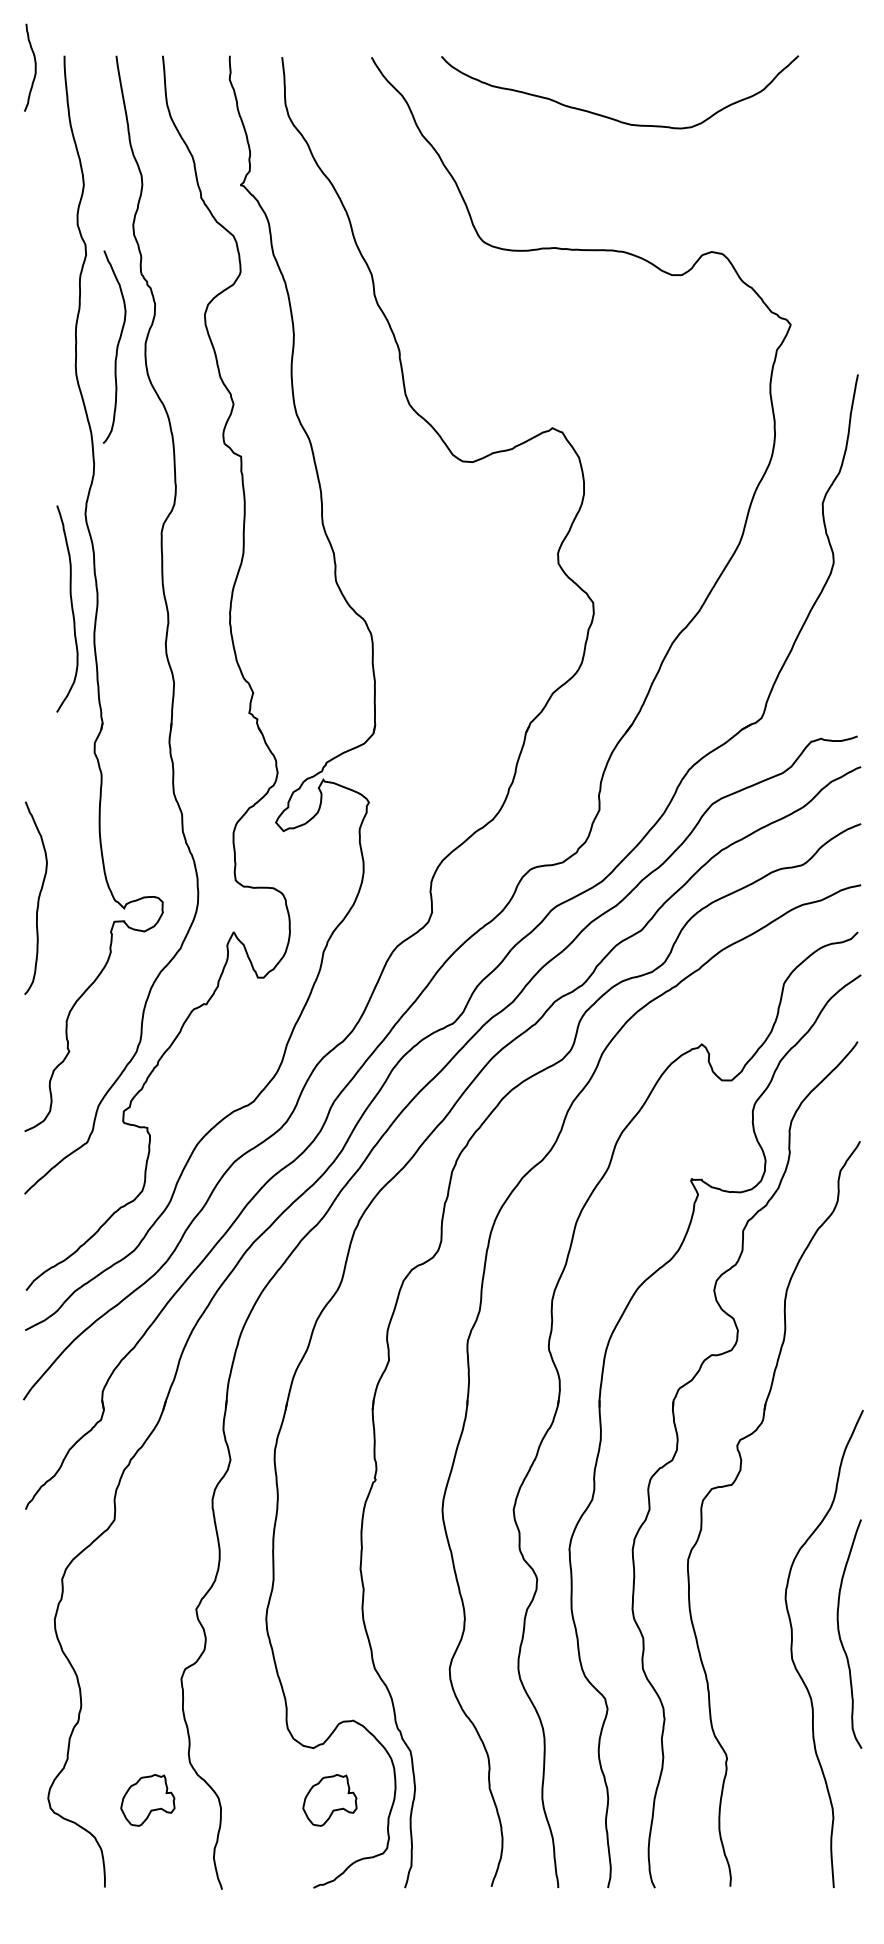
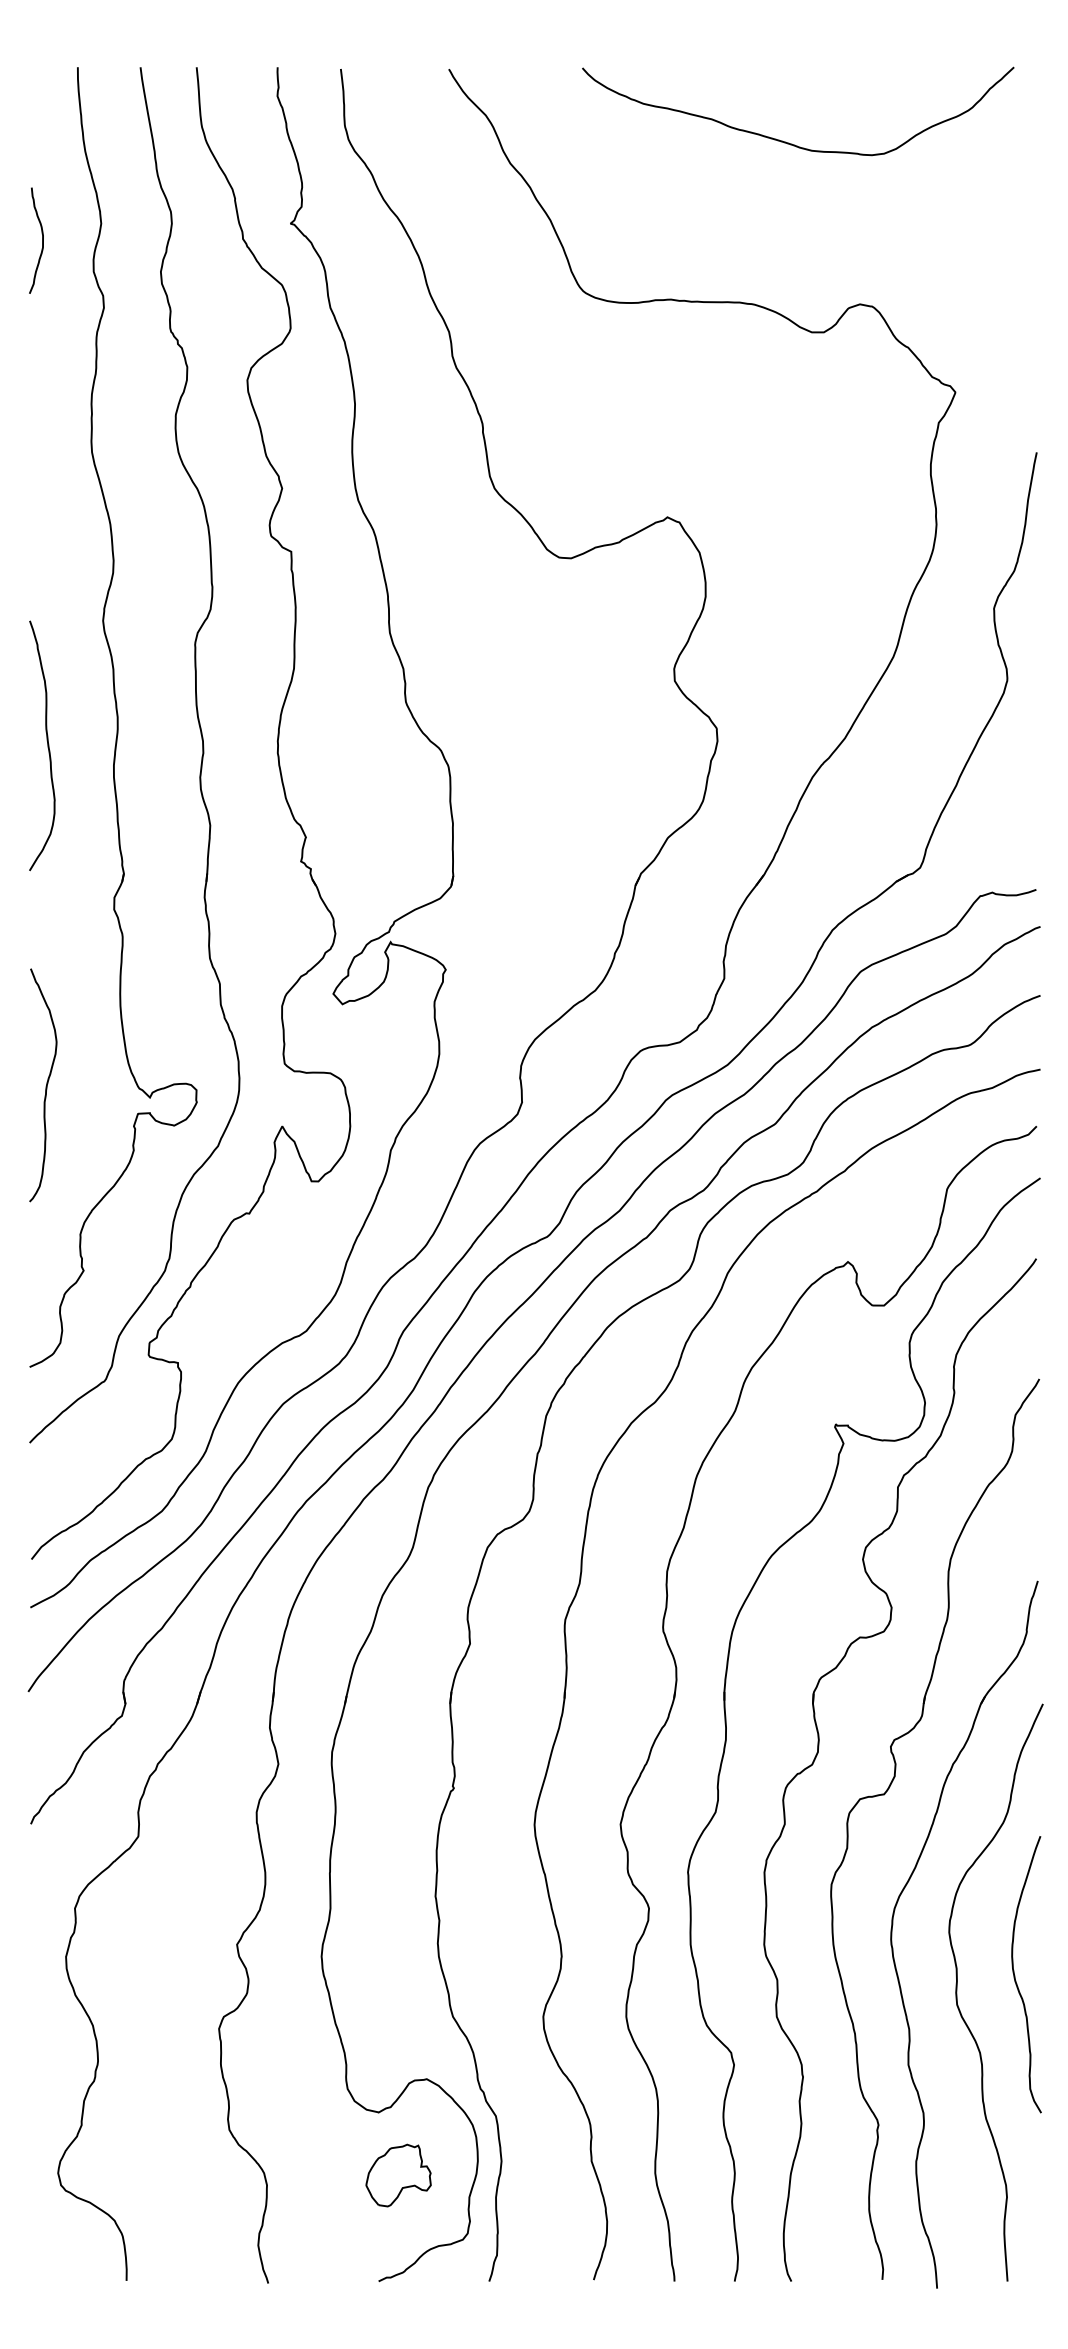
curve: (35, 67) -> (42, 240), moved
curve: (615, 118) -> (792, 143), moved
curve: (116, 348) -> (140, 420), removed
curve: (71, 608) -> (47, 745), moved
part: (739, 1593) -> (893, 1925), added
part: (147, 1800) -> (178, 2175), removed

